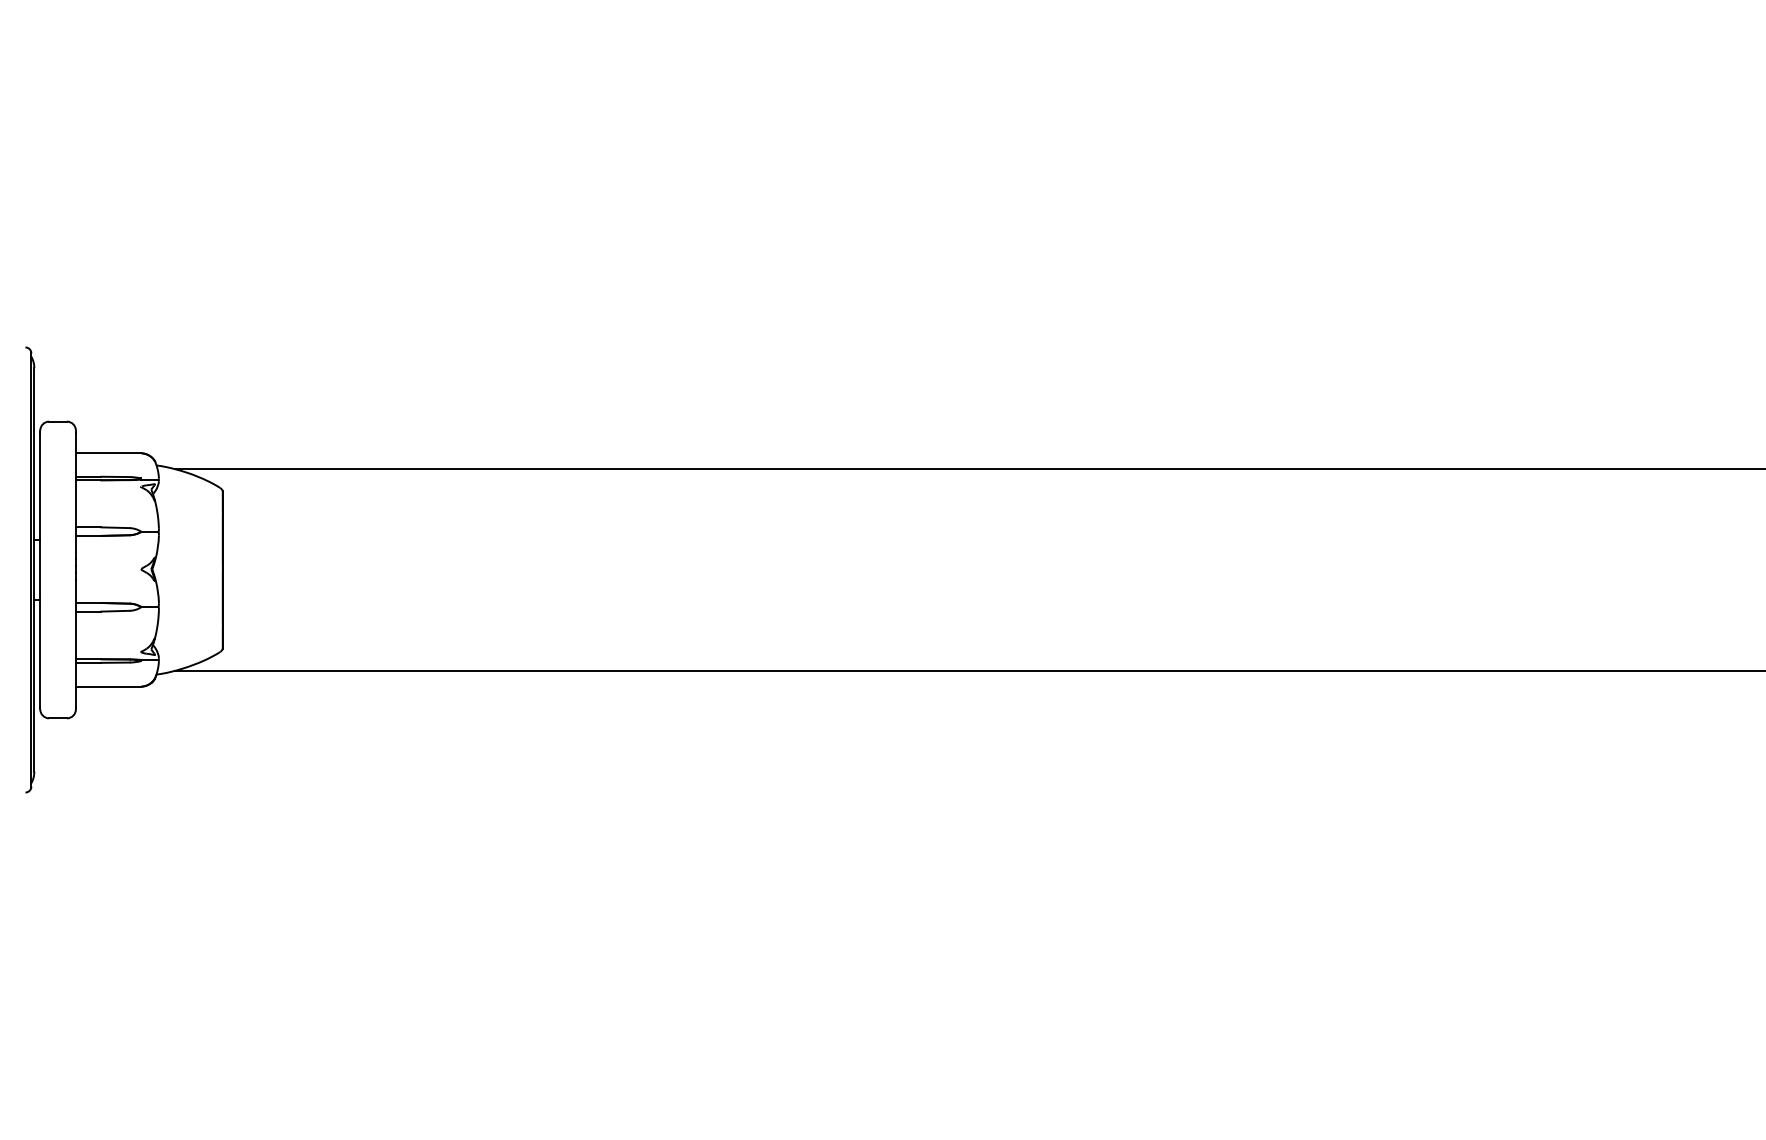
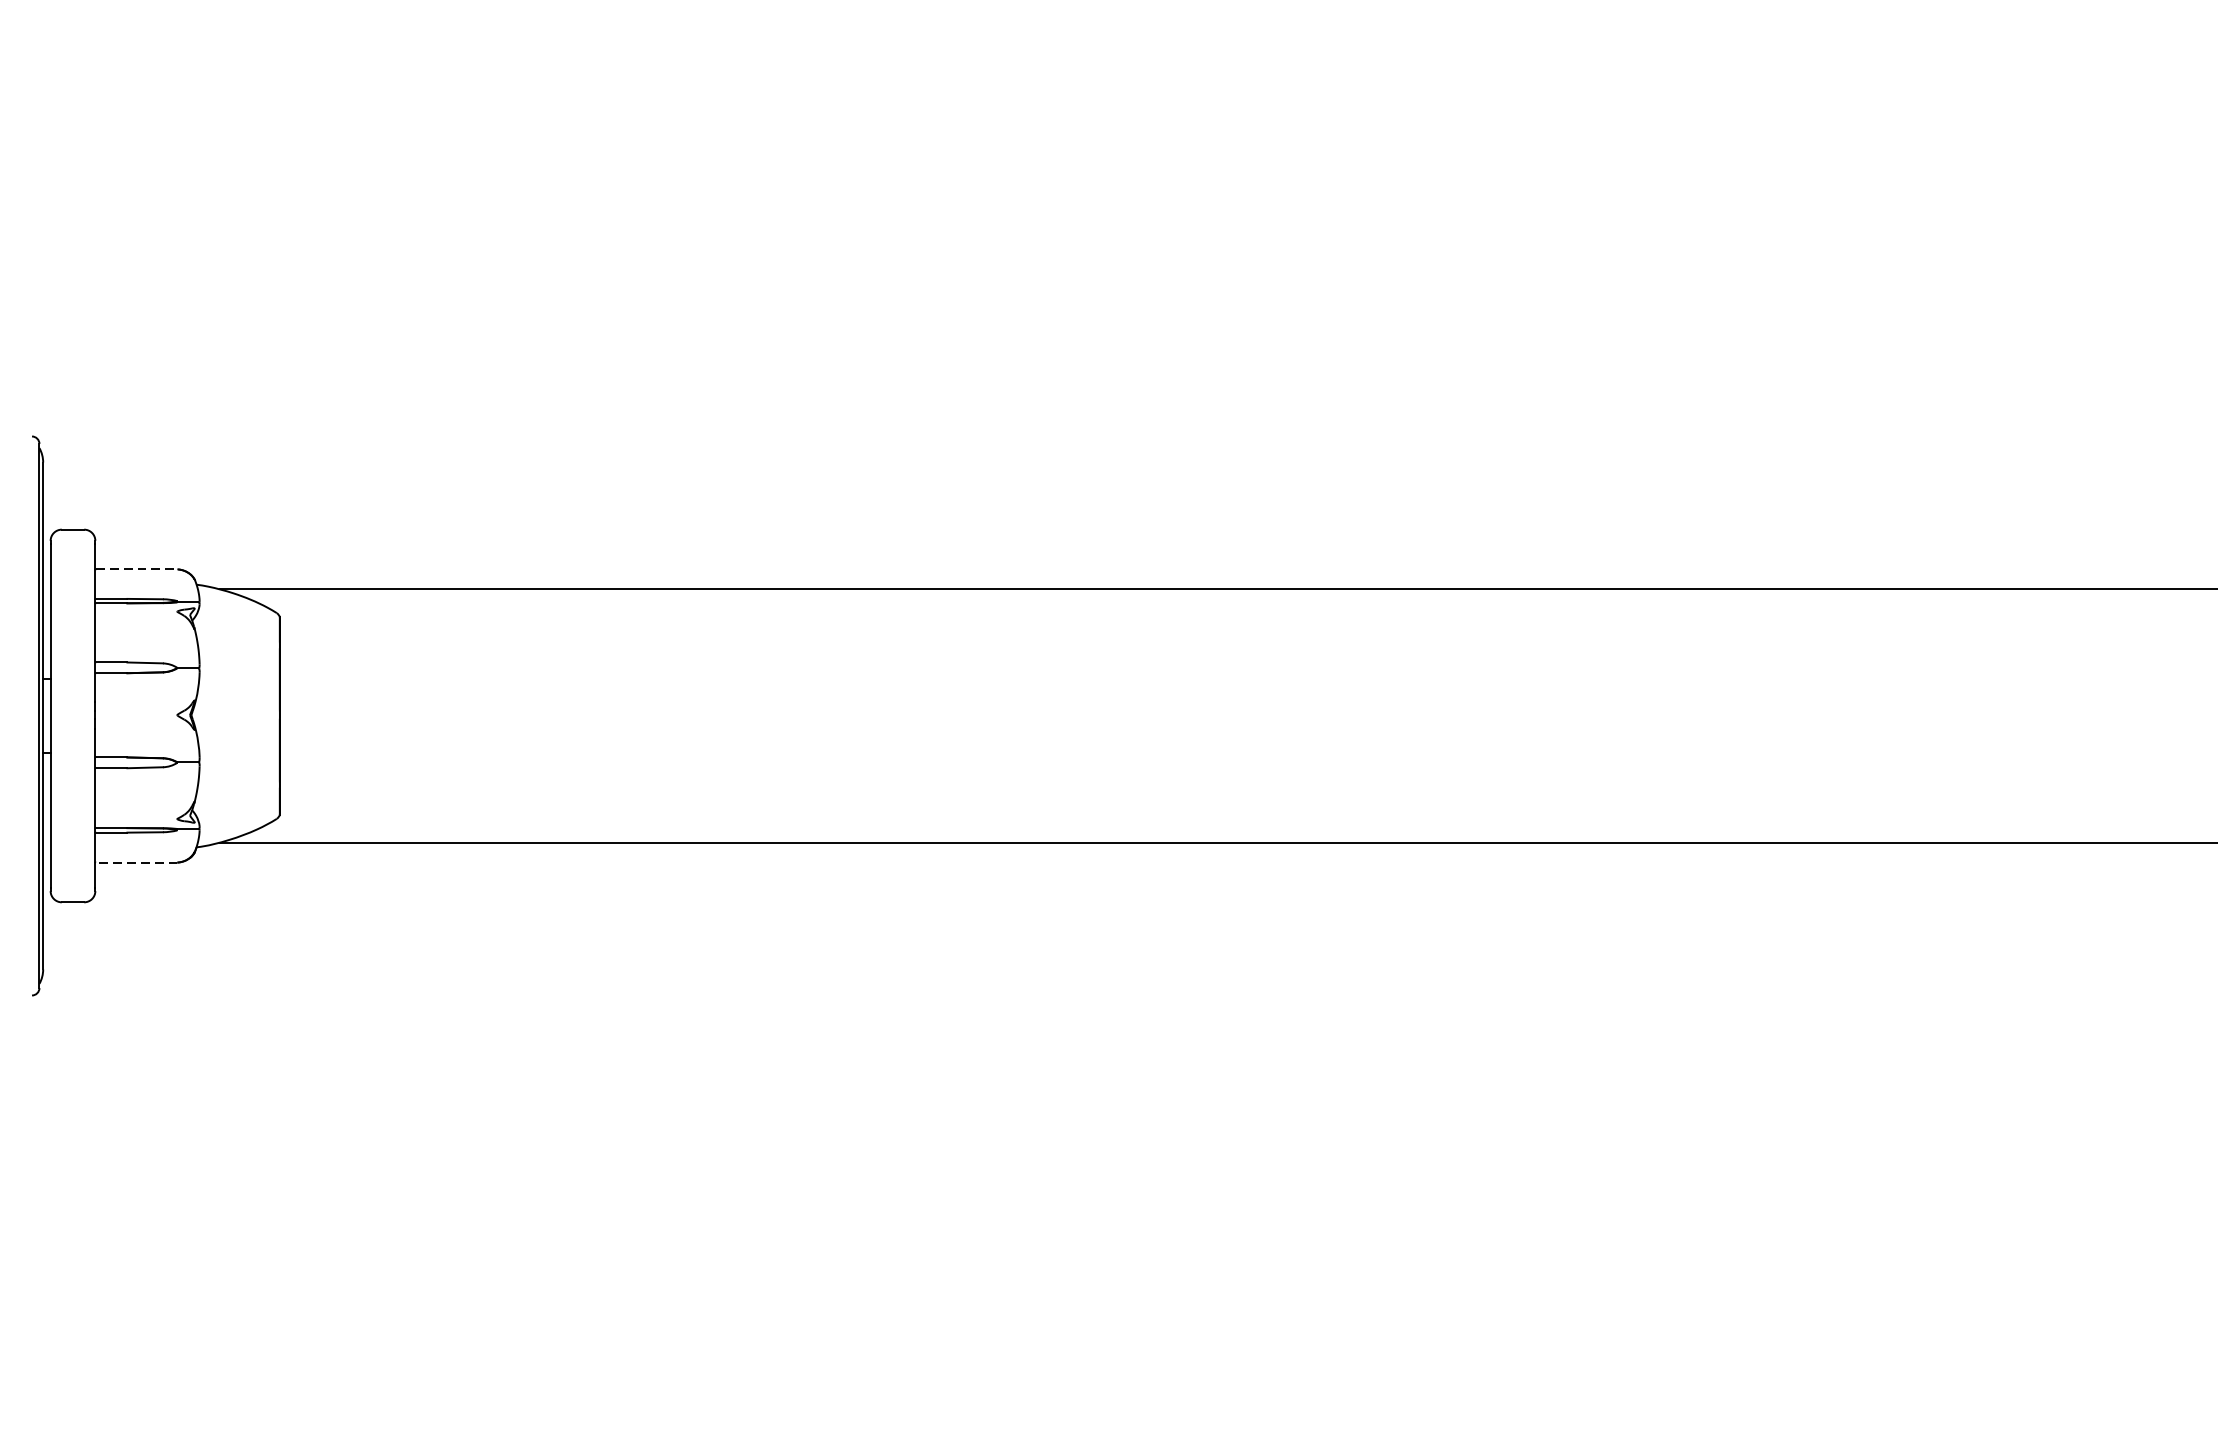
line: (109, 453) -> (137, 569), solid -> dashed
line: (108, 686) -> (136, 862), solid -> dashed

